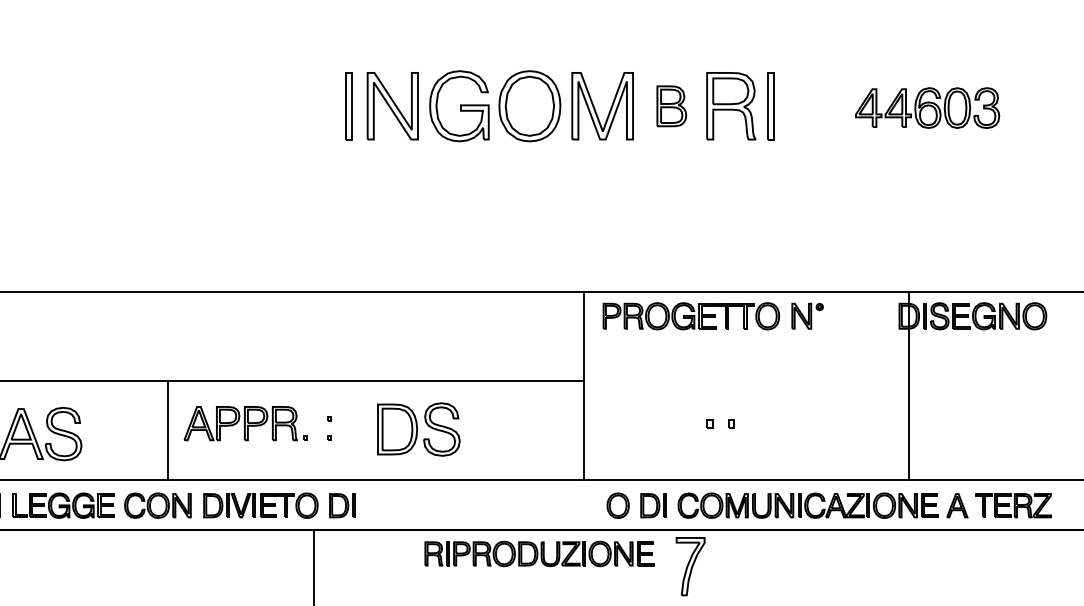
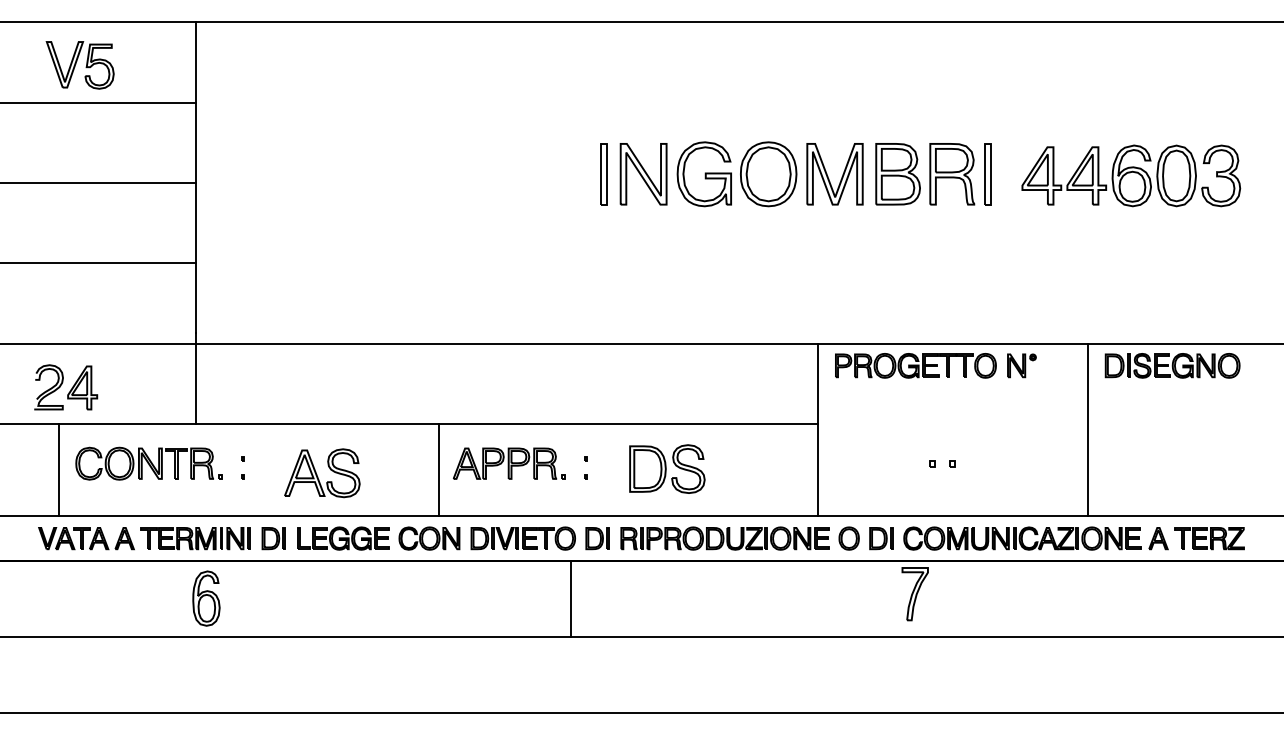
part: (671, 106) -> (897, 174), size x1.67
part: (927, 107) -> (1131, 175), size x1.67
line: (909, 386) -> (1088, 429), moved
part: (538, 553) -> (724, 538), moved

